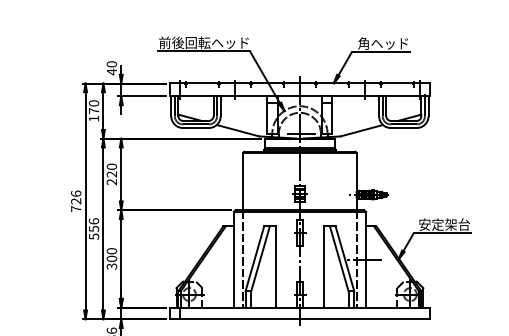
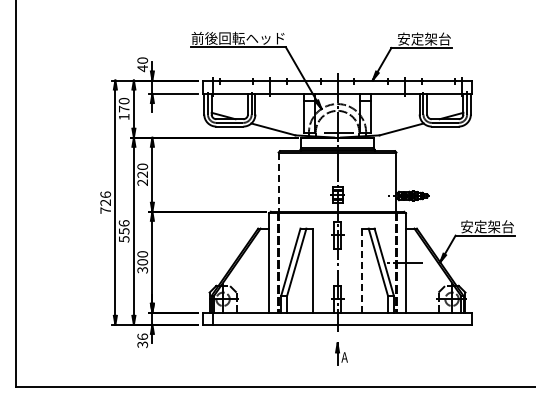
text: (383, 42) -> (424, 38), 角ヘッド -> 安定架台
line: (242, 181) -> (278, 182), solid -> dashed
line: (323, 267) -> (362, 271), solid -> dashed

